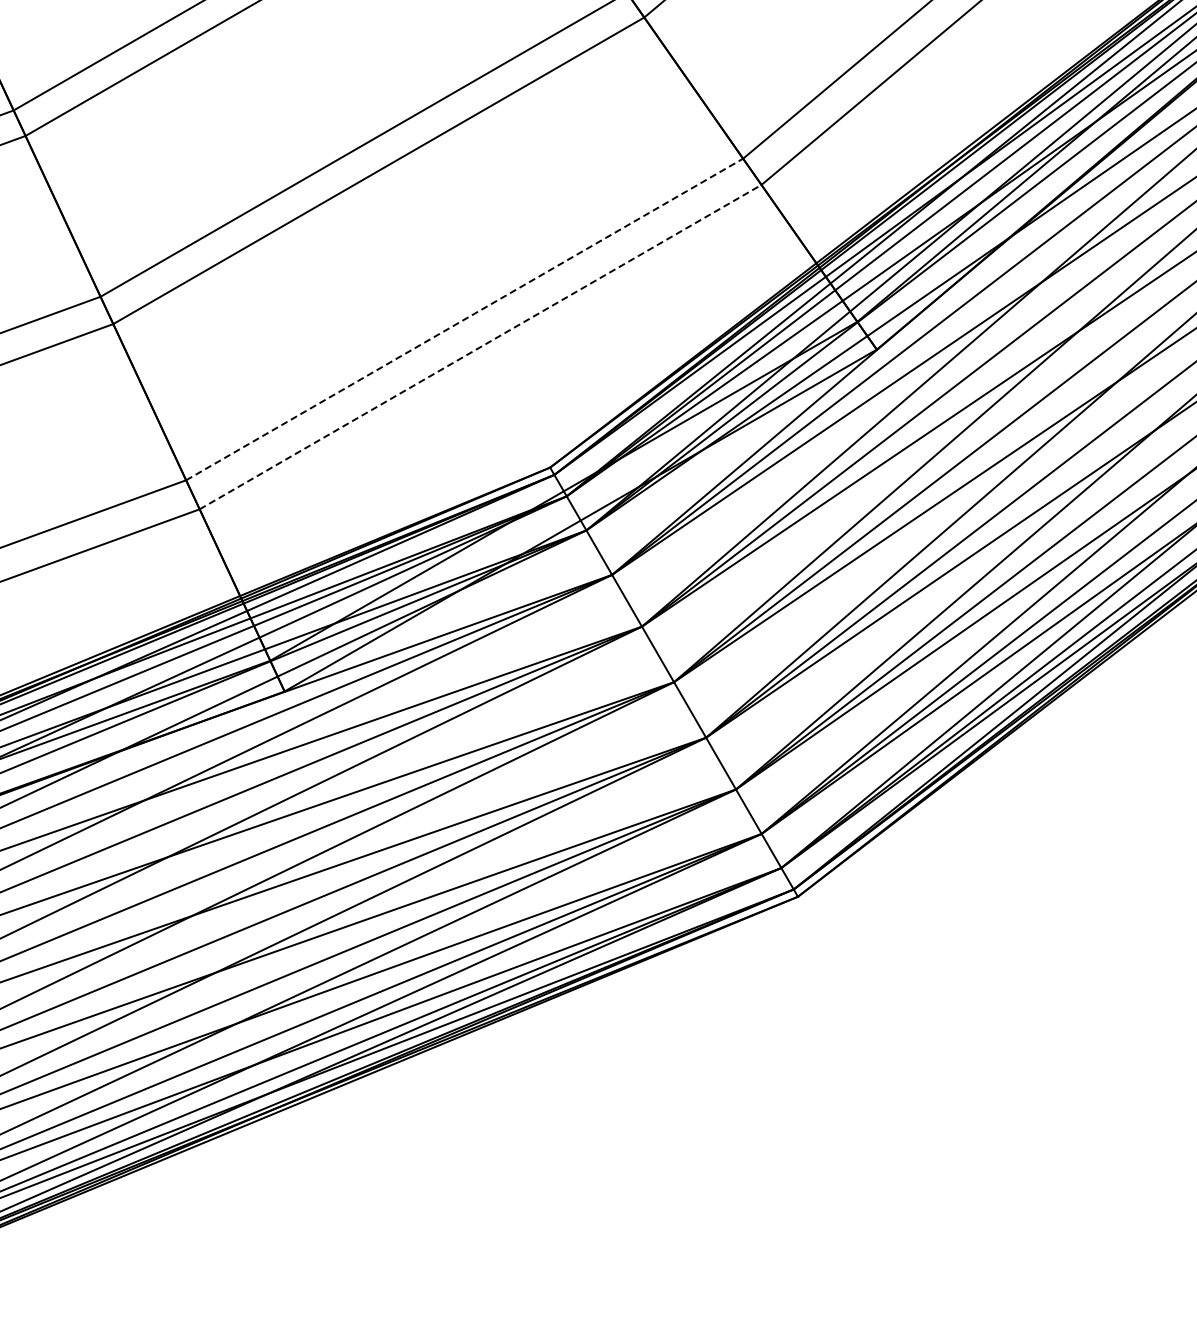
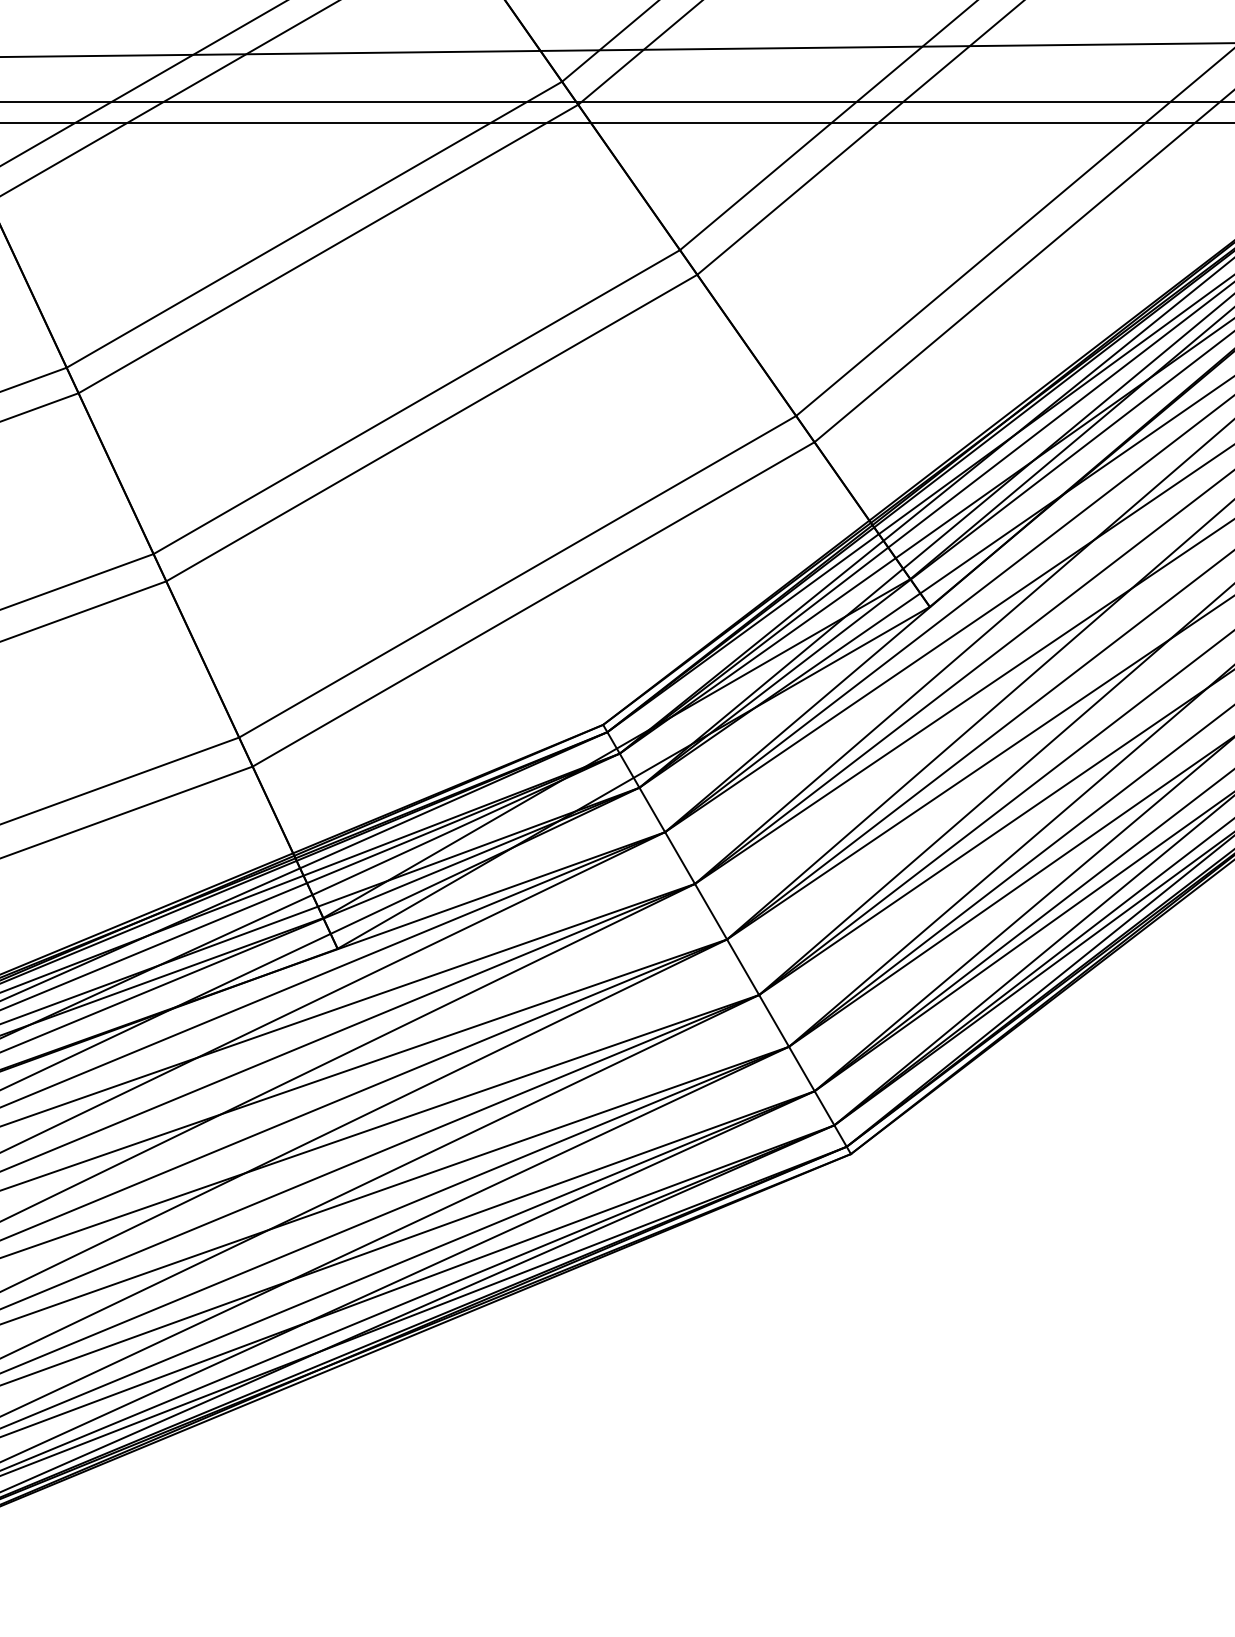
line: (464, 319) -> (517, 576), dashed -> solid
line: (481, 347) -> (534, 604), dashed -> solid

